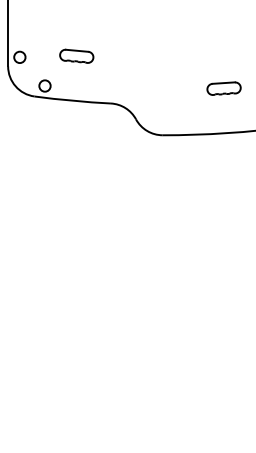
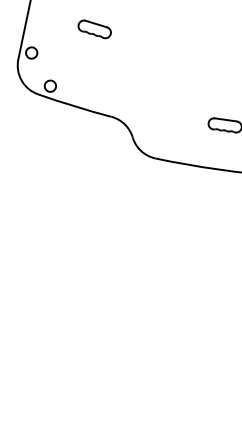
part: (76, 55) -> (94, 28), moved

